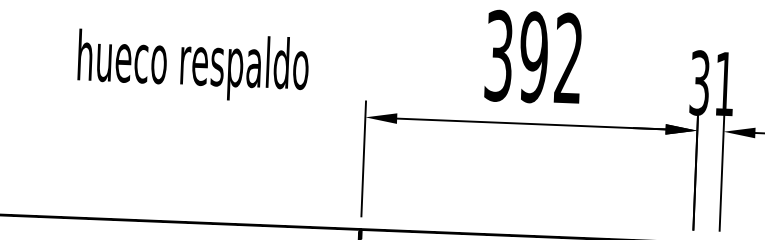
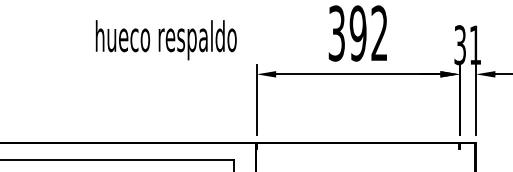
text: (191, 66) -> (165, 40), moved

